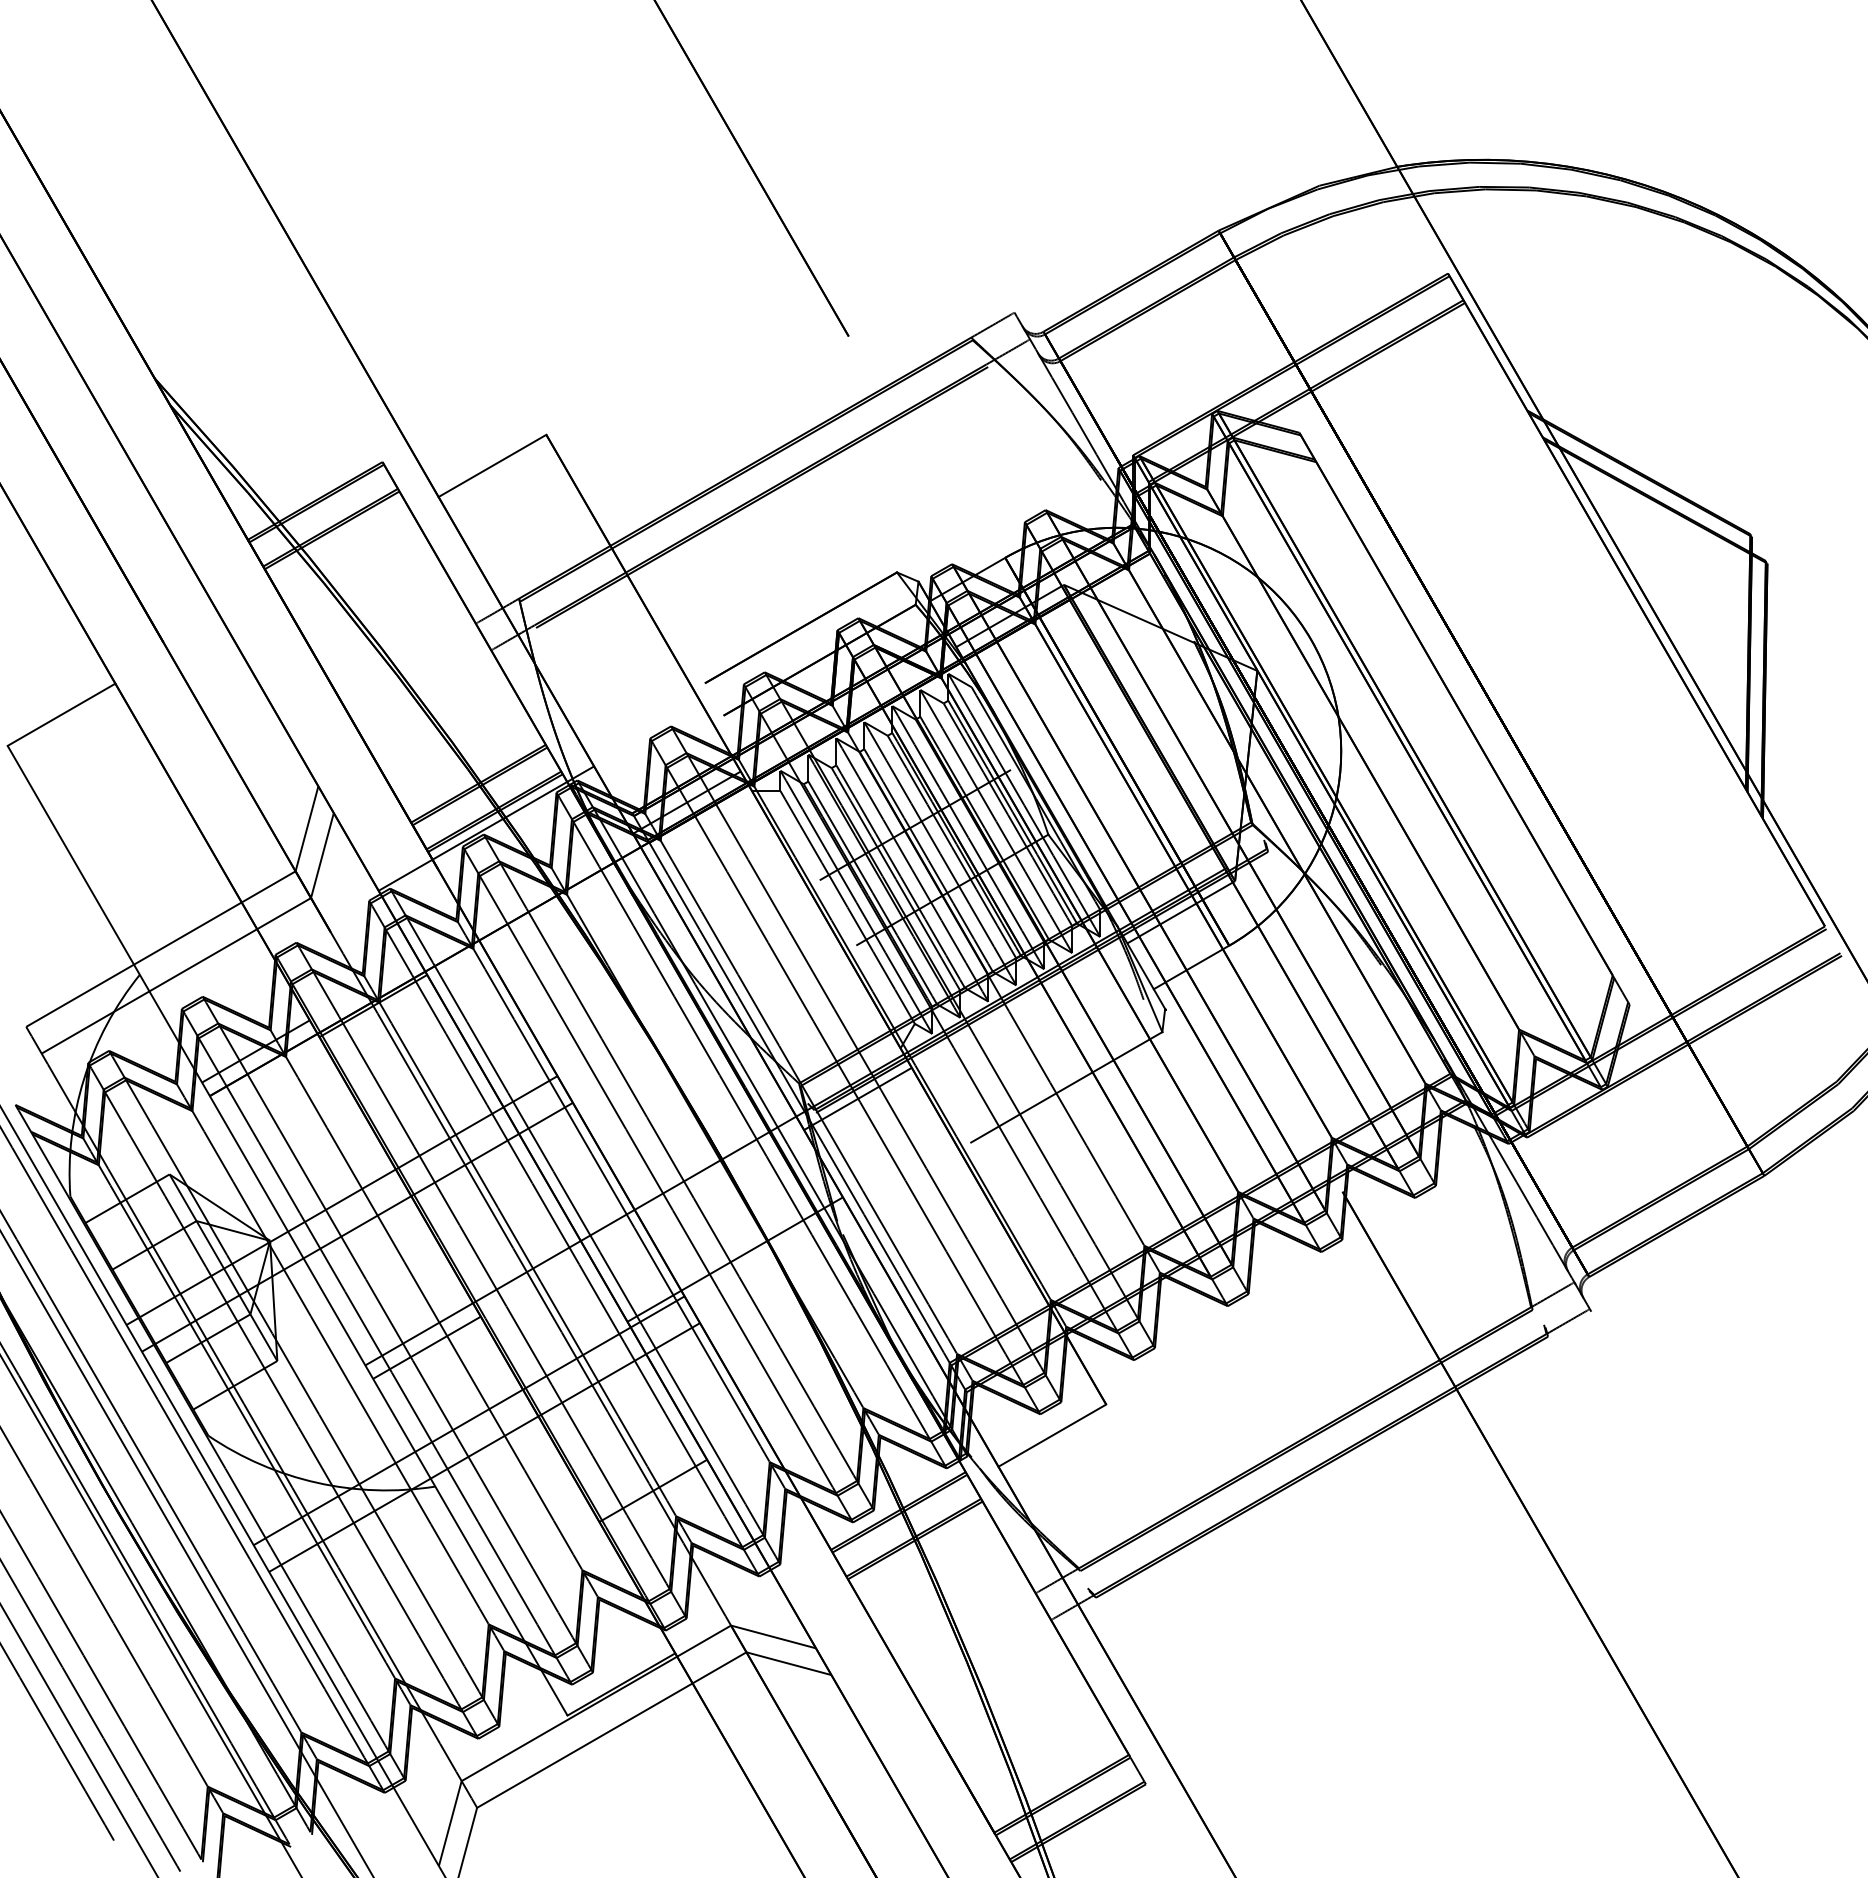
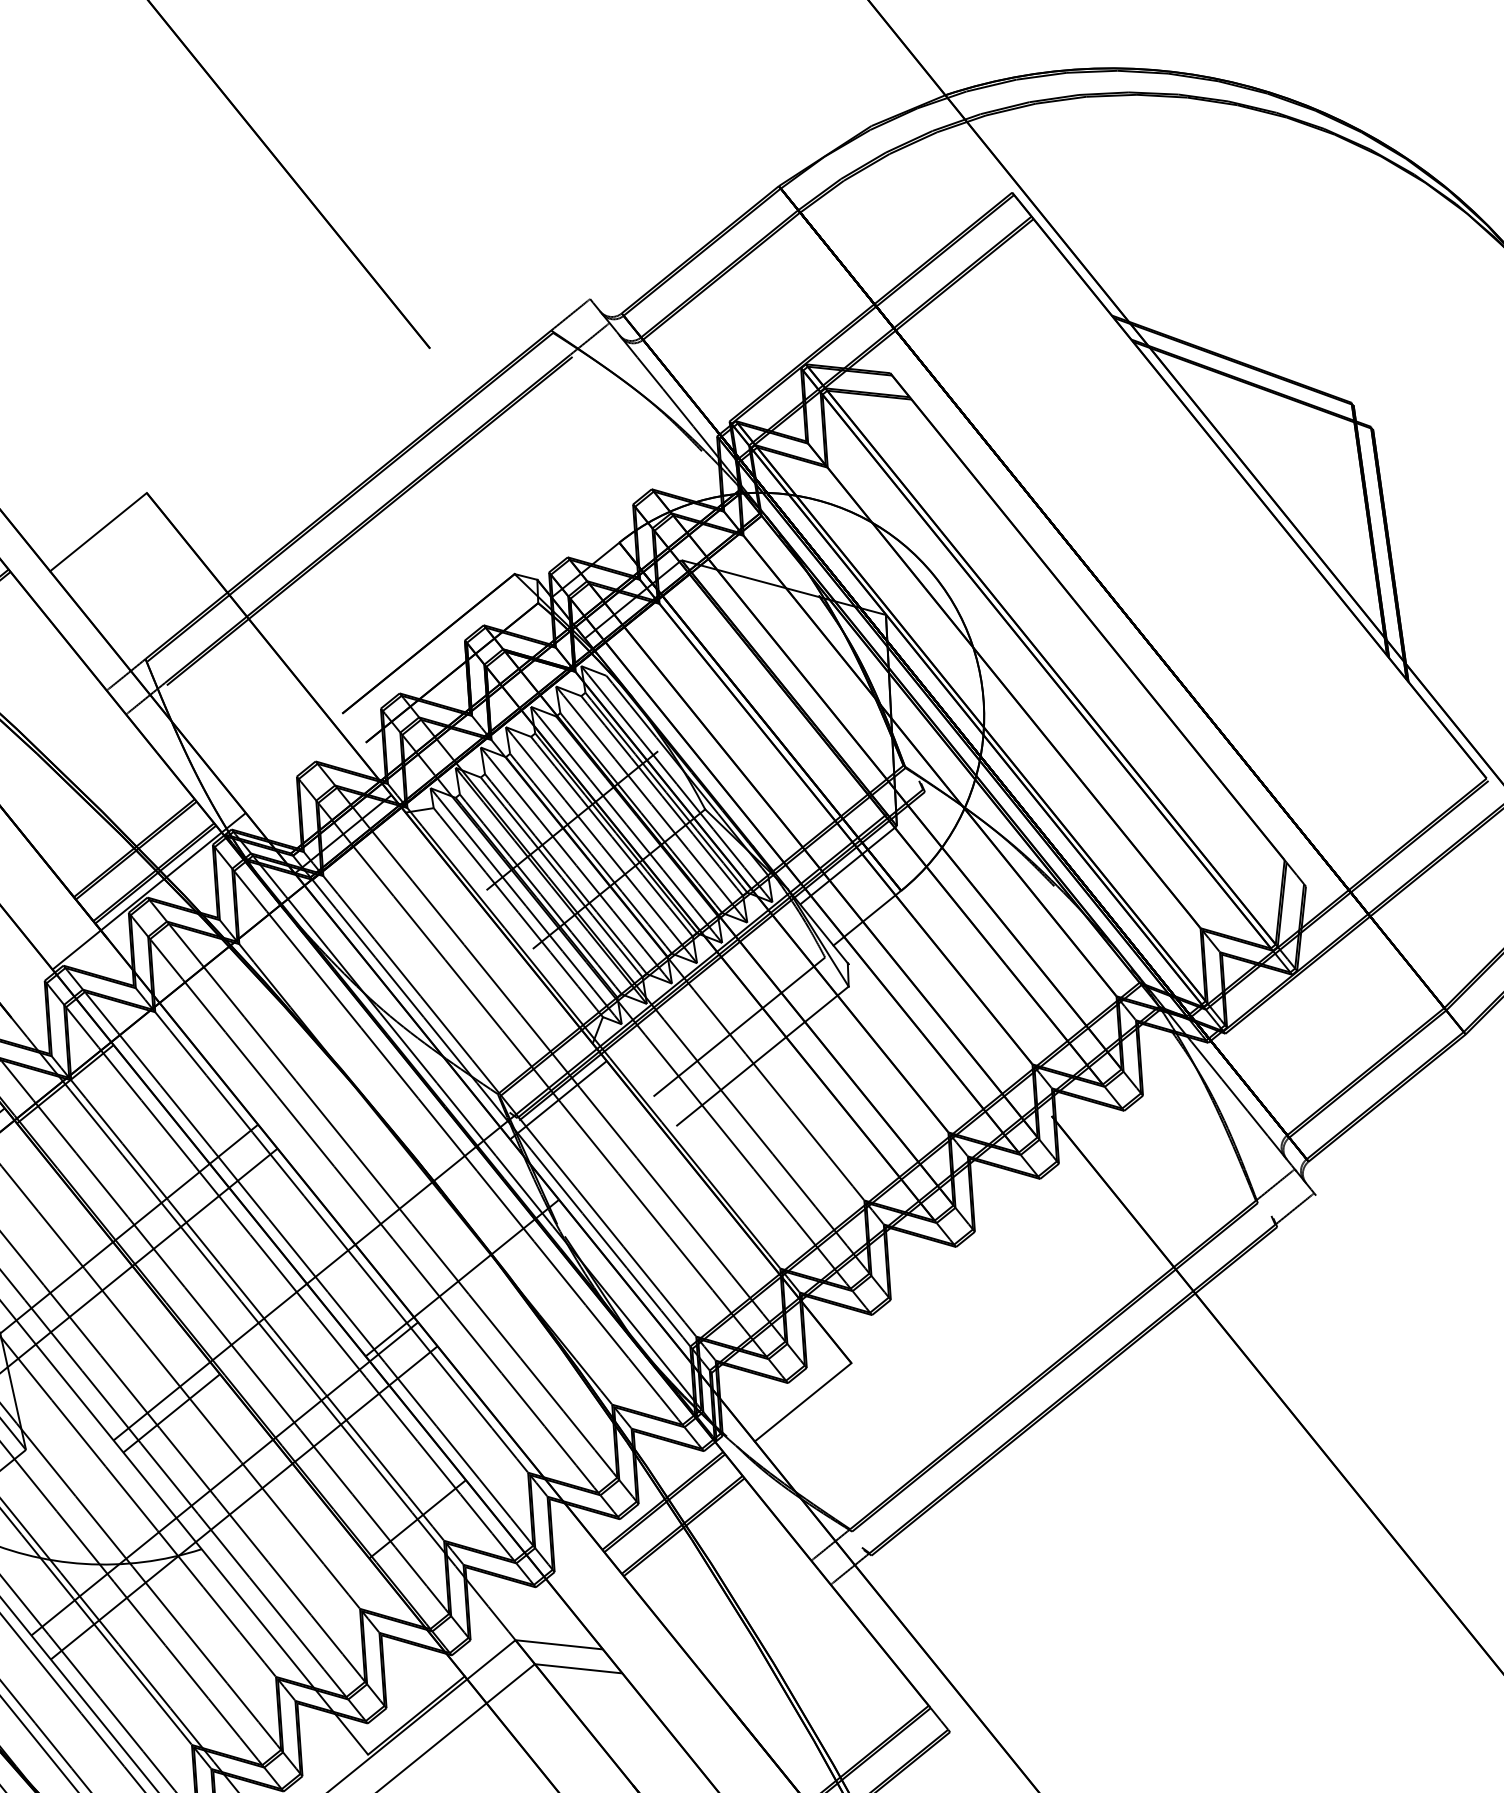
line: (1047, 1054) -> (738, 1026), added

